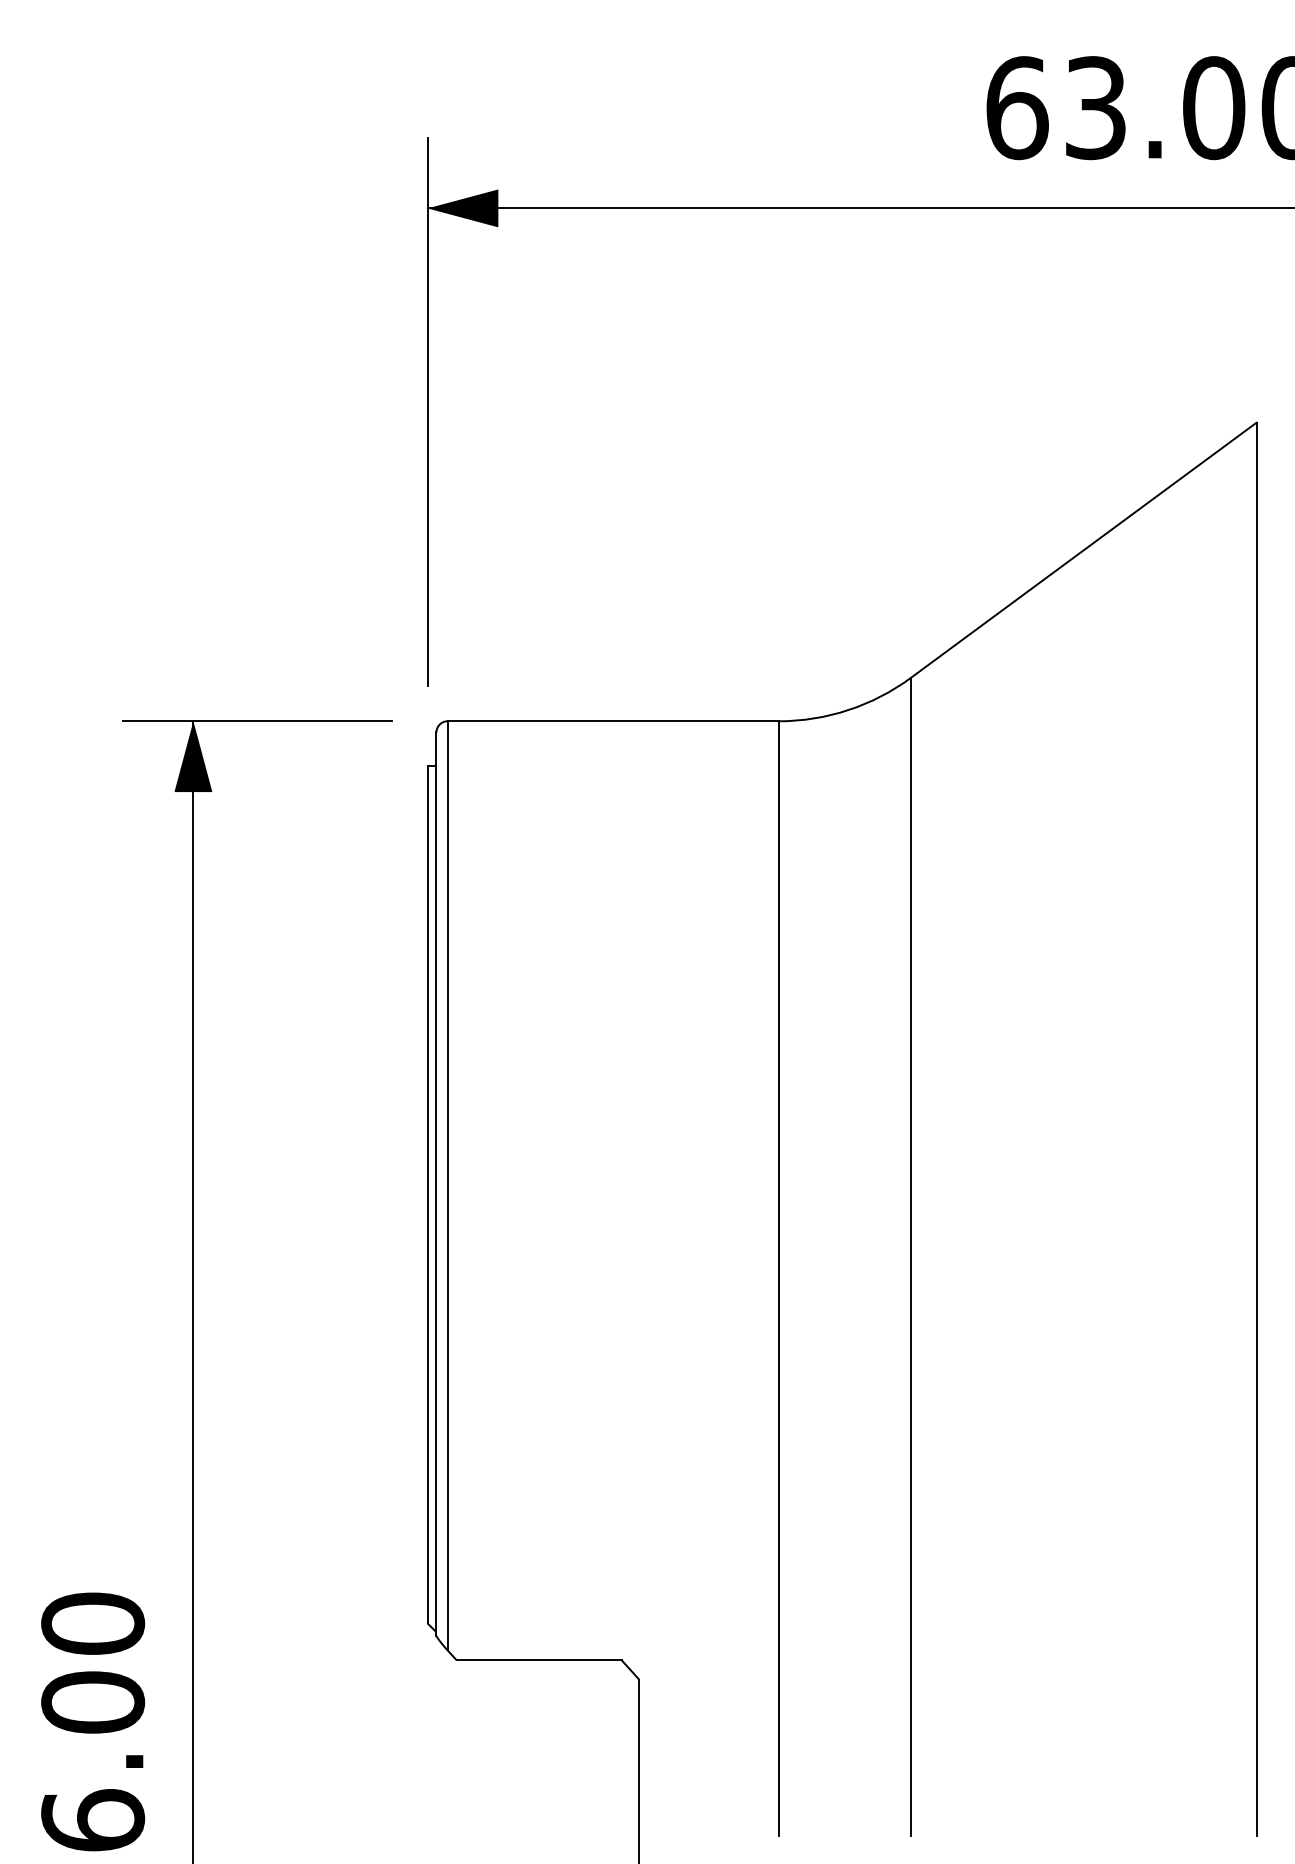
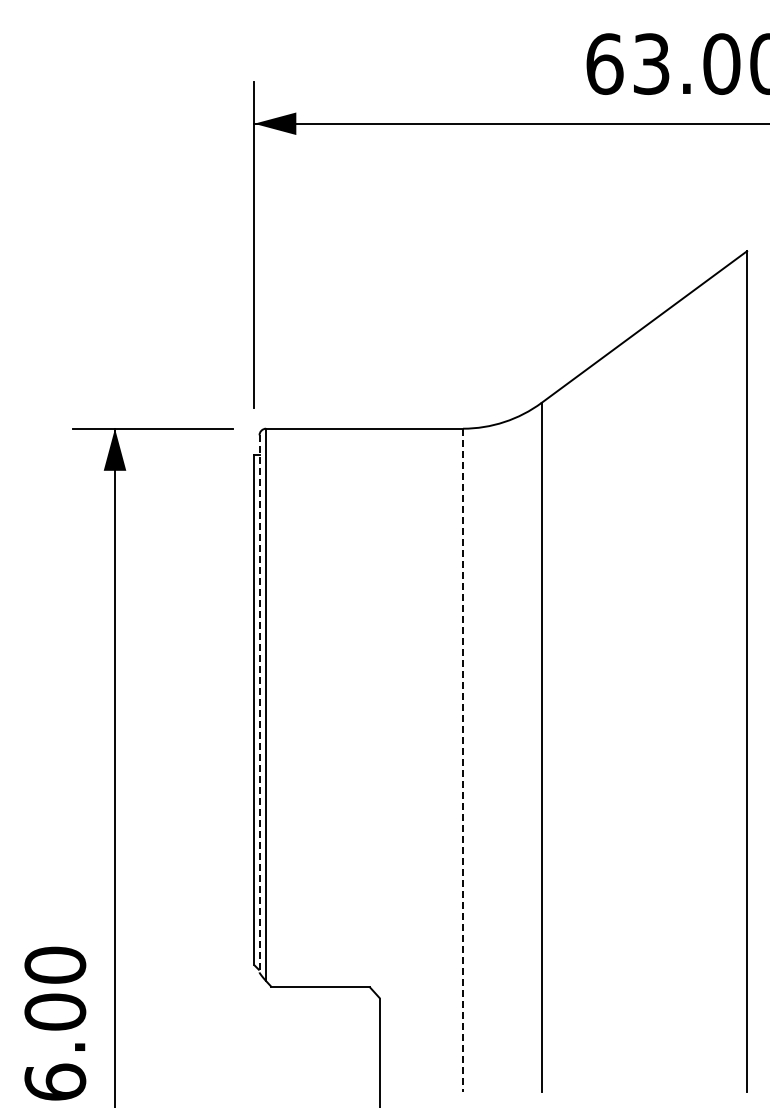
line: (436, 1183) -> (259, 703), solid -> dashed
line: (779, 1279) -> (463, 760), solid -> dashed

